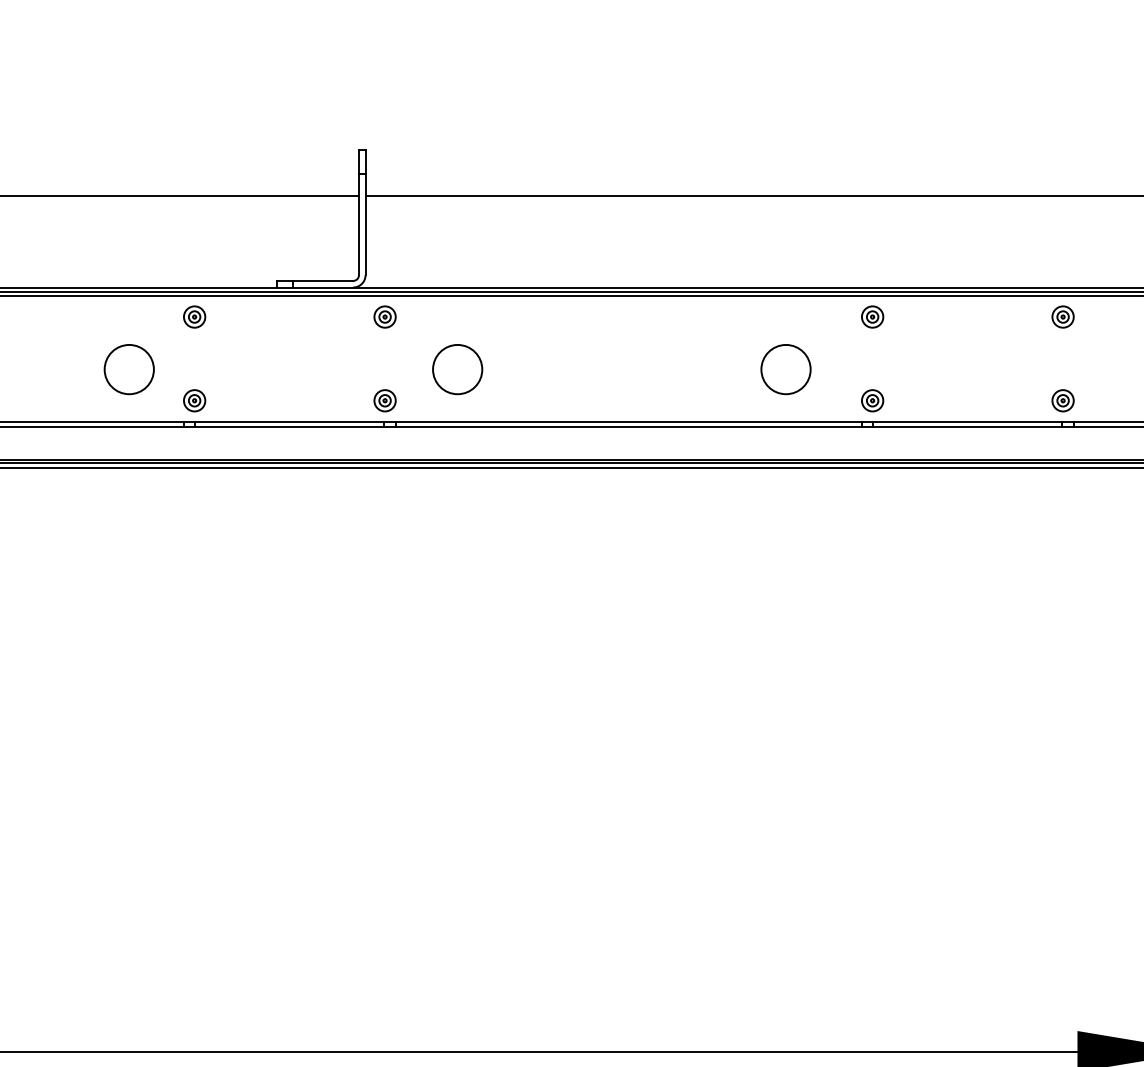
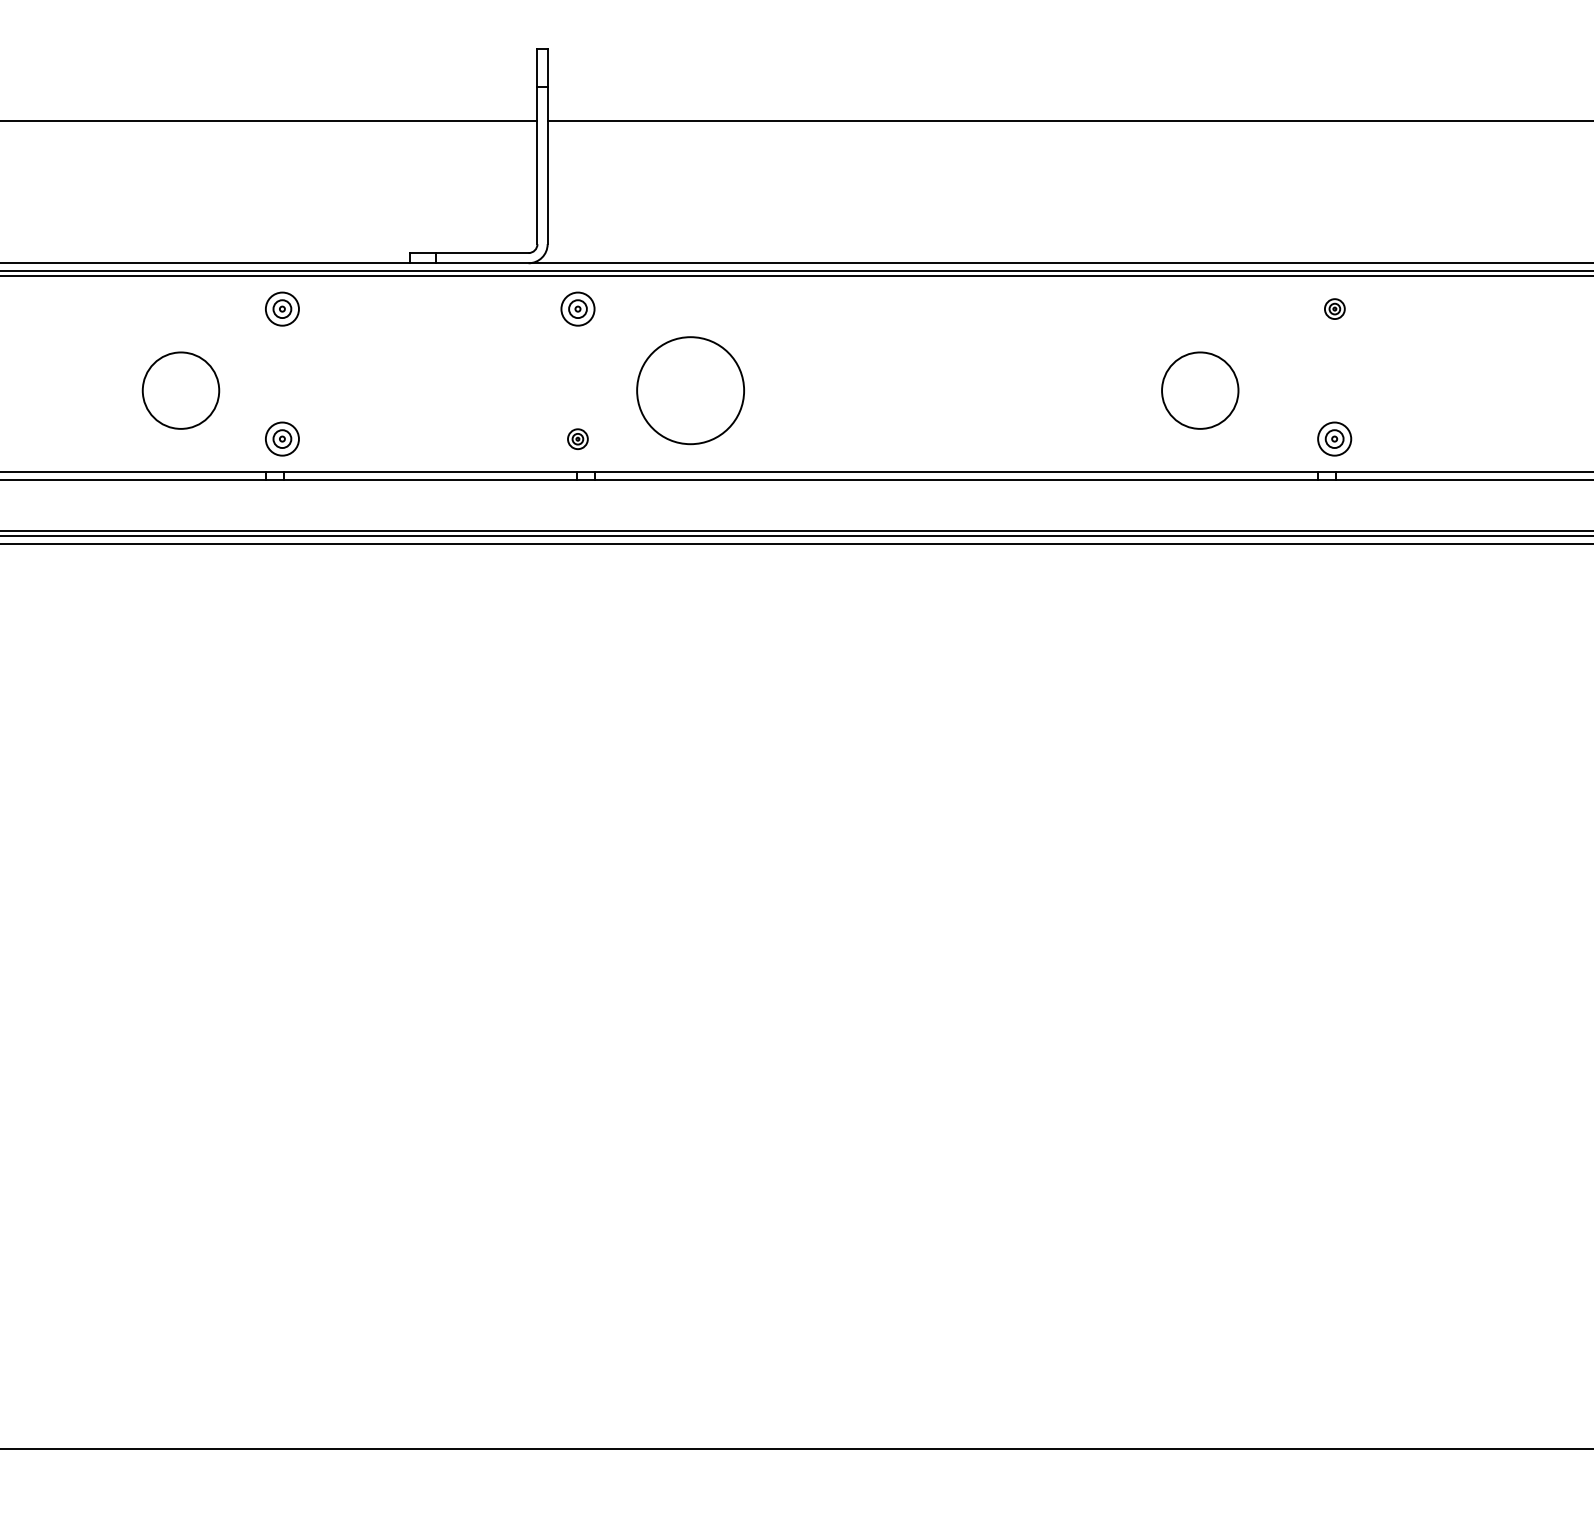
part: (872, 316) -> (1334, 308), size x0.6
circle: (457, 369) -> (690, 390), size x1.4
part: (384, 400) -> (577, 438), size x0.6

